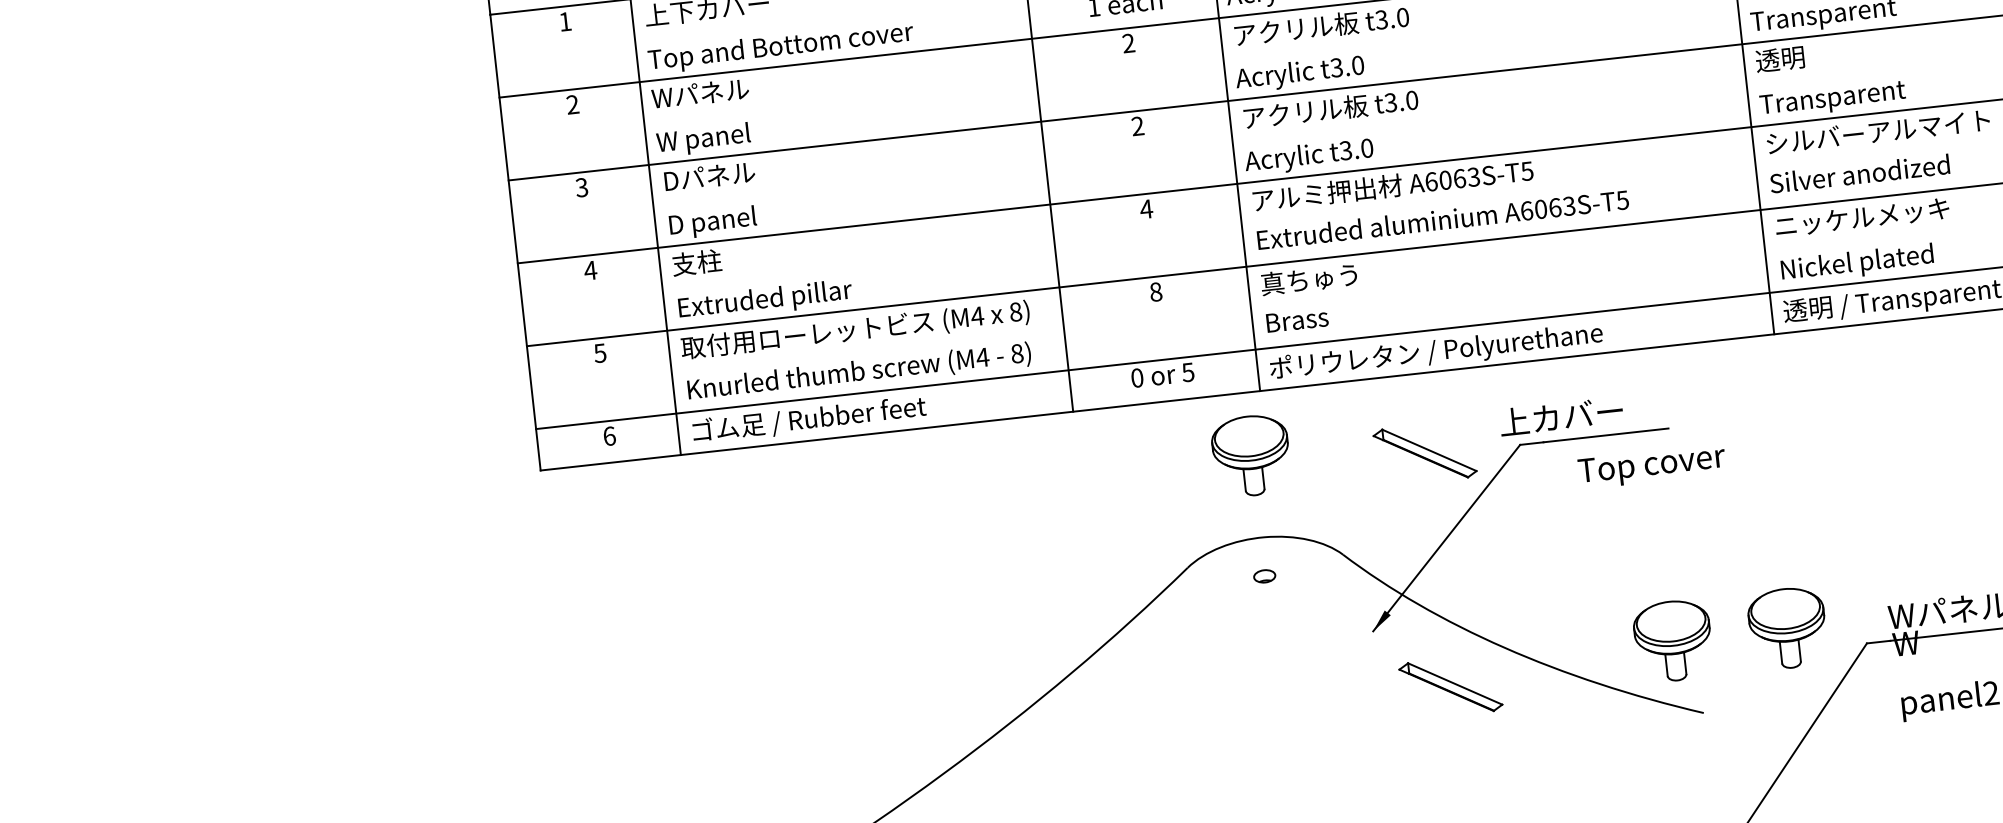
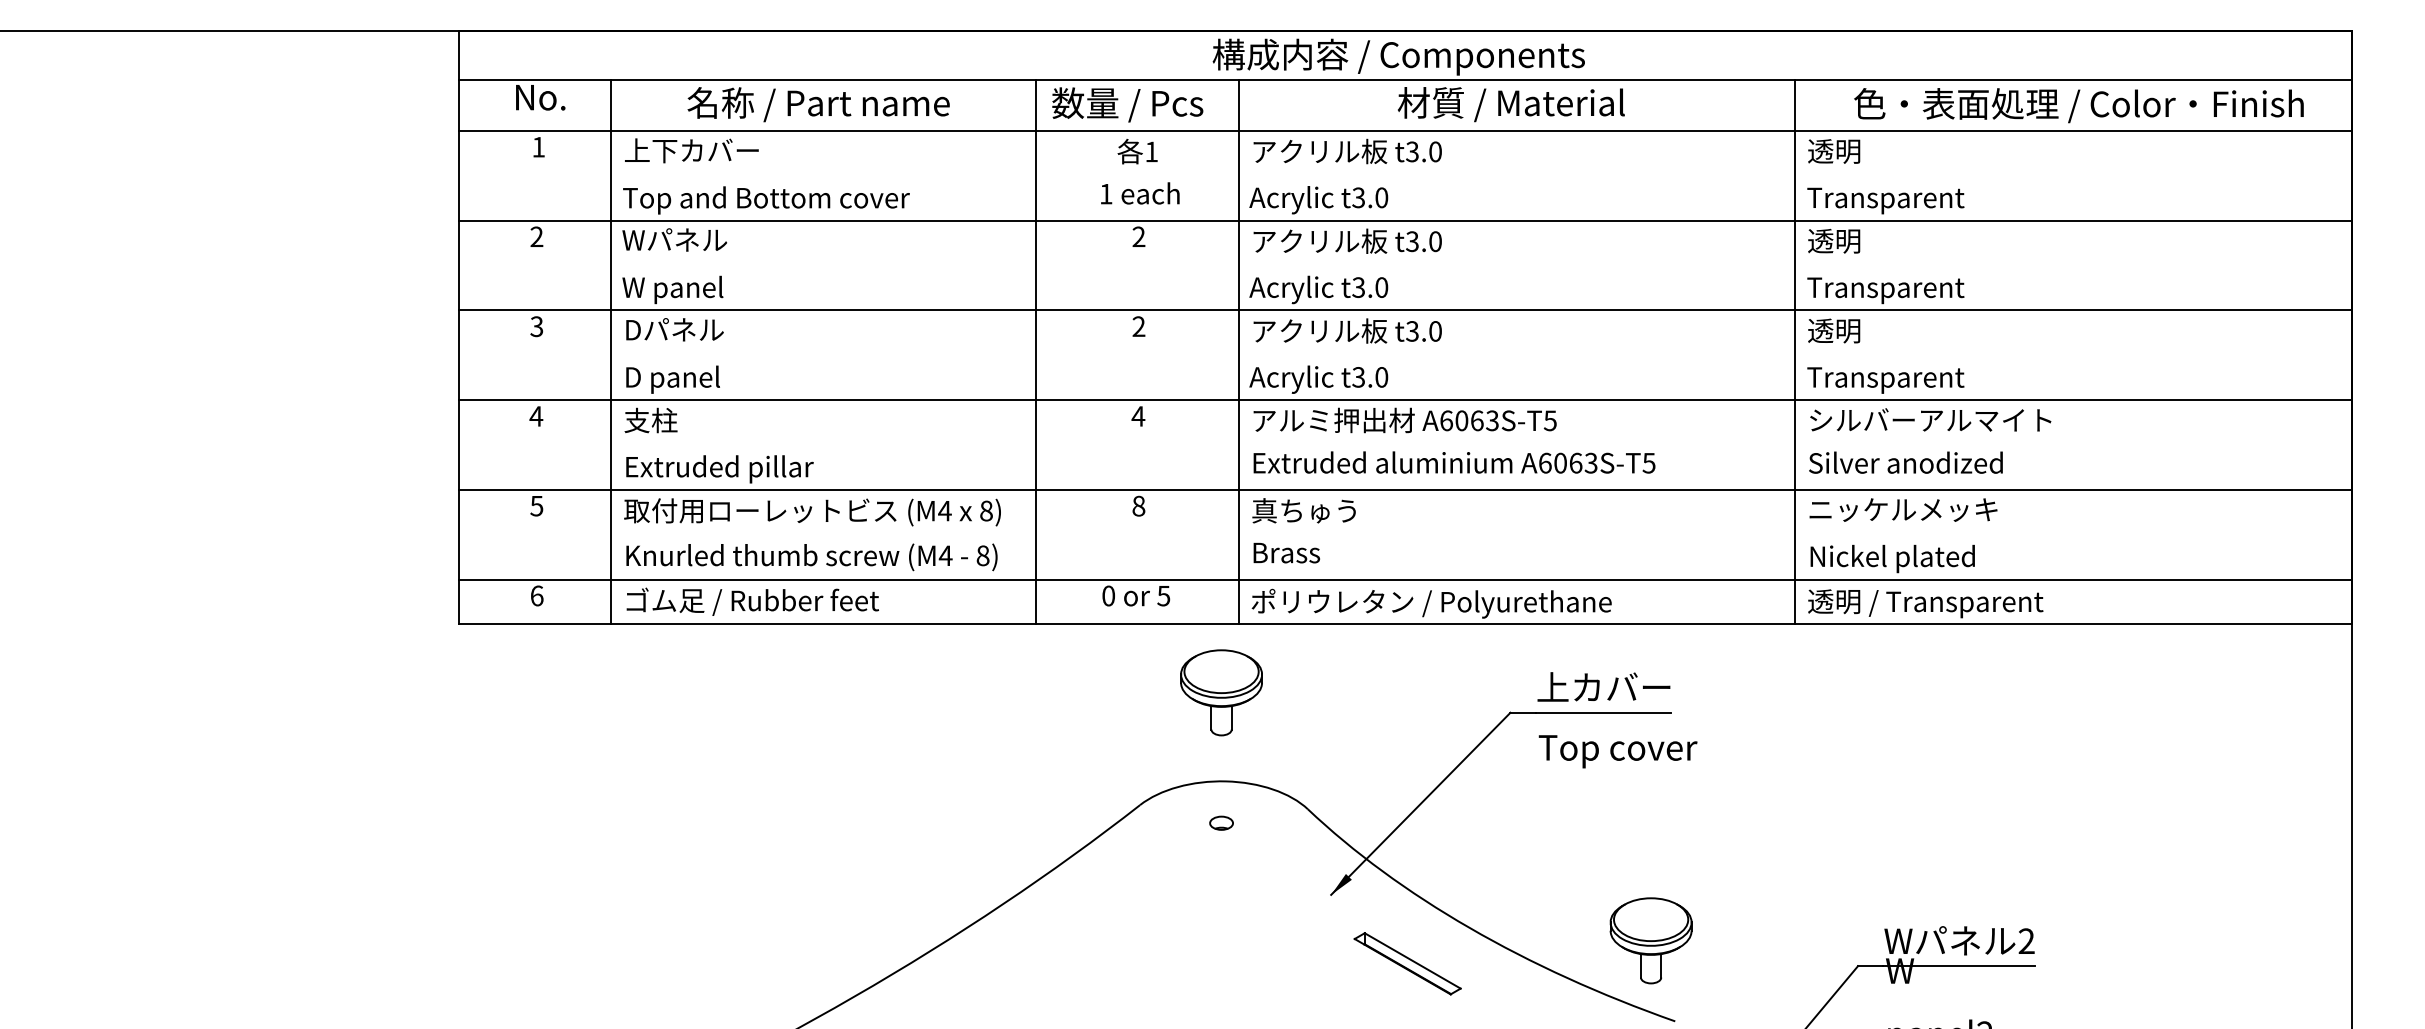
text: (1560, 415) -> (1603, 686), moved
part: (1424, 453) -> (1407, 710), removed
text: (1651, 466) -> (1617, 751), moved
part: (1787, 628) -> (1774, 940), removed

